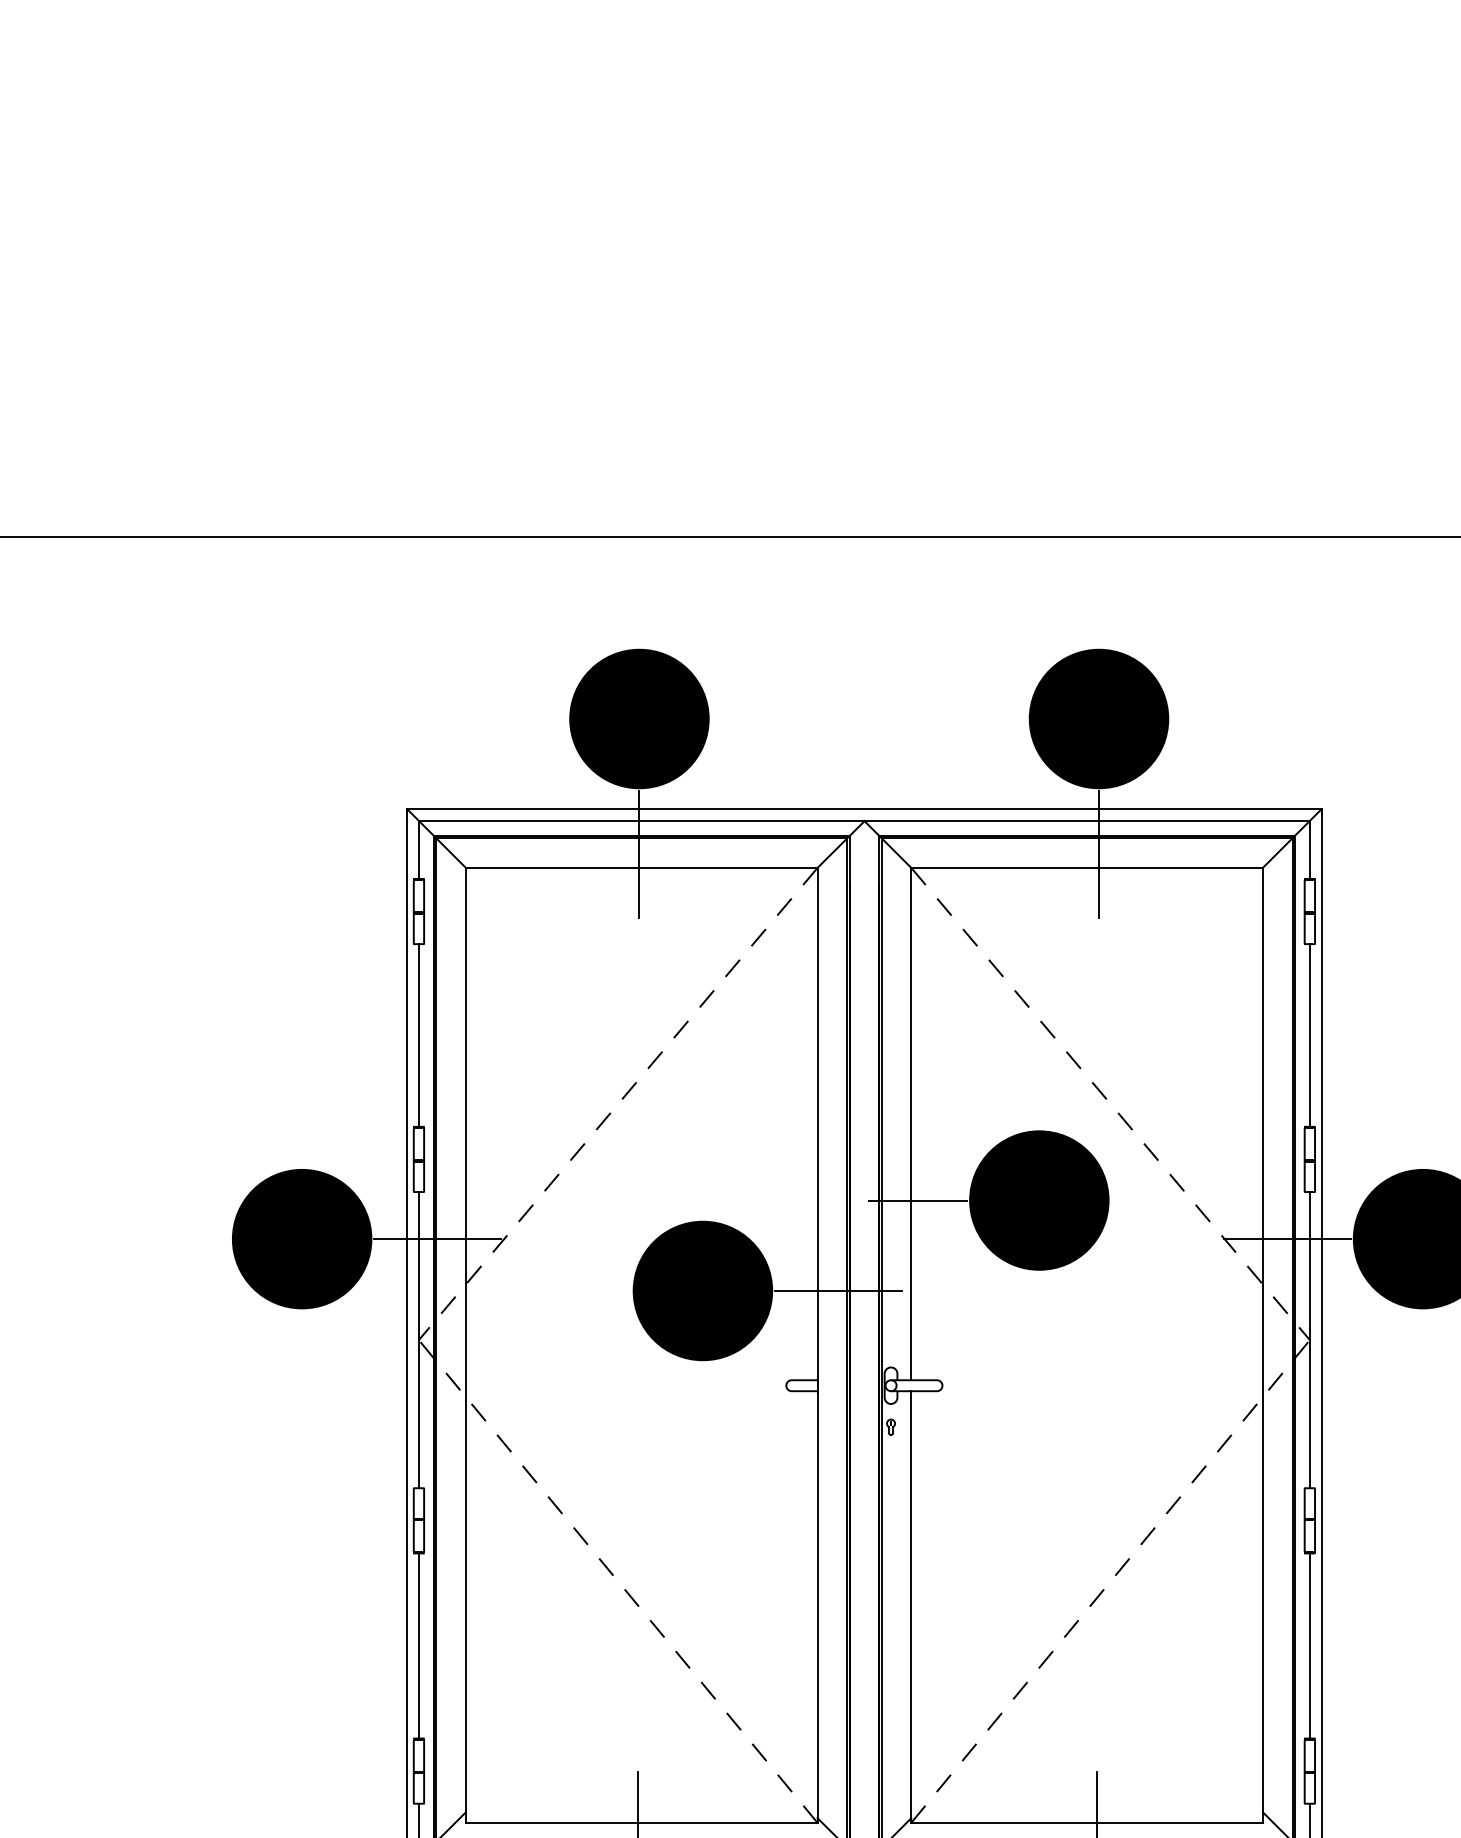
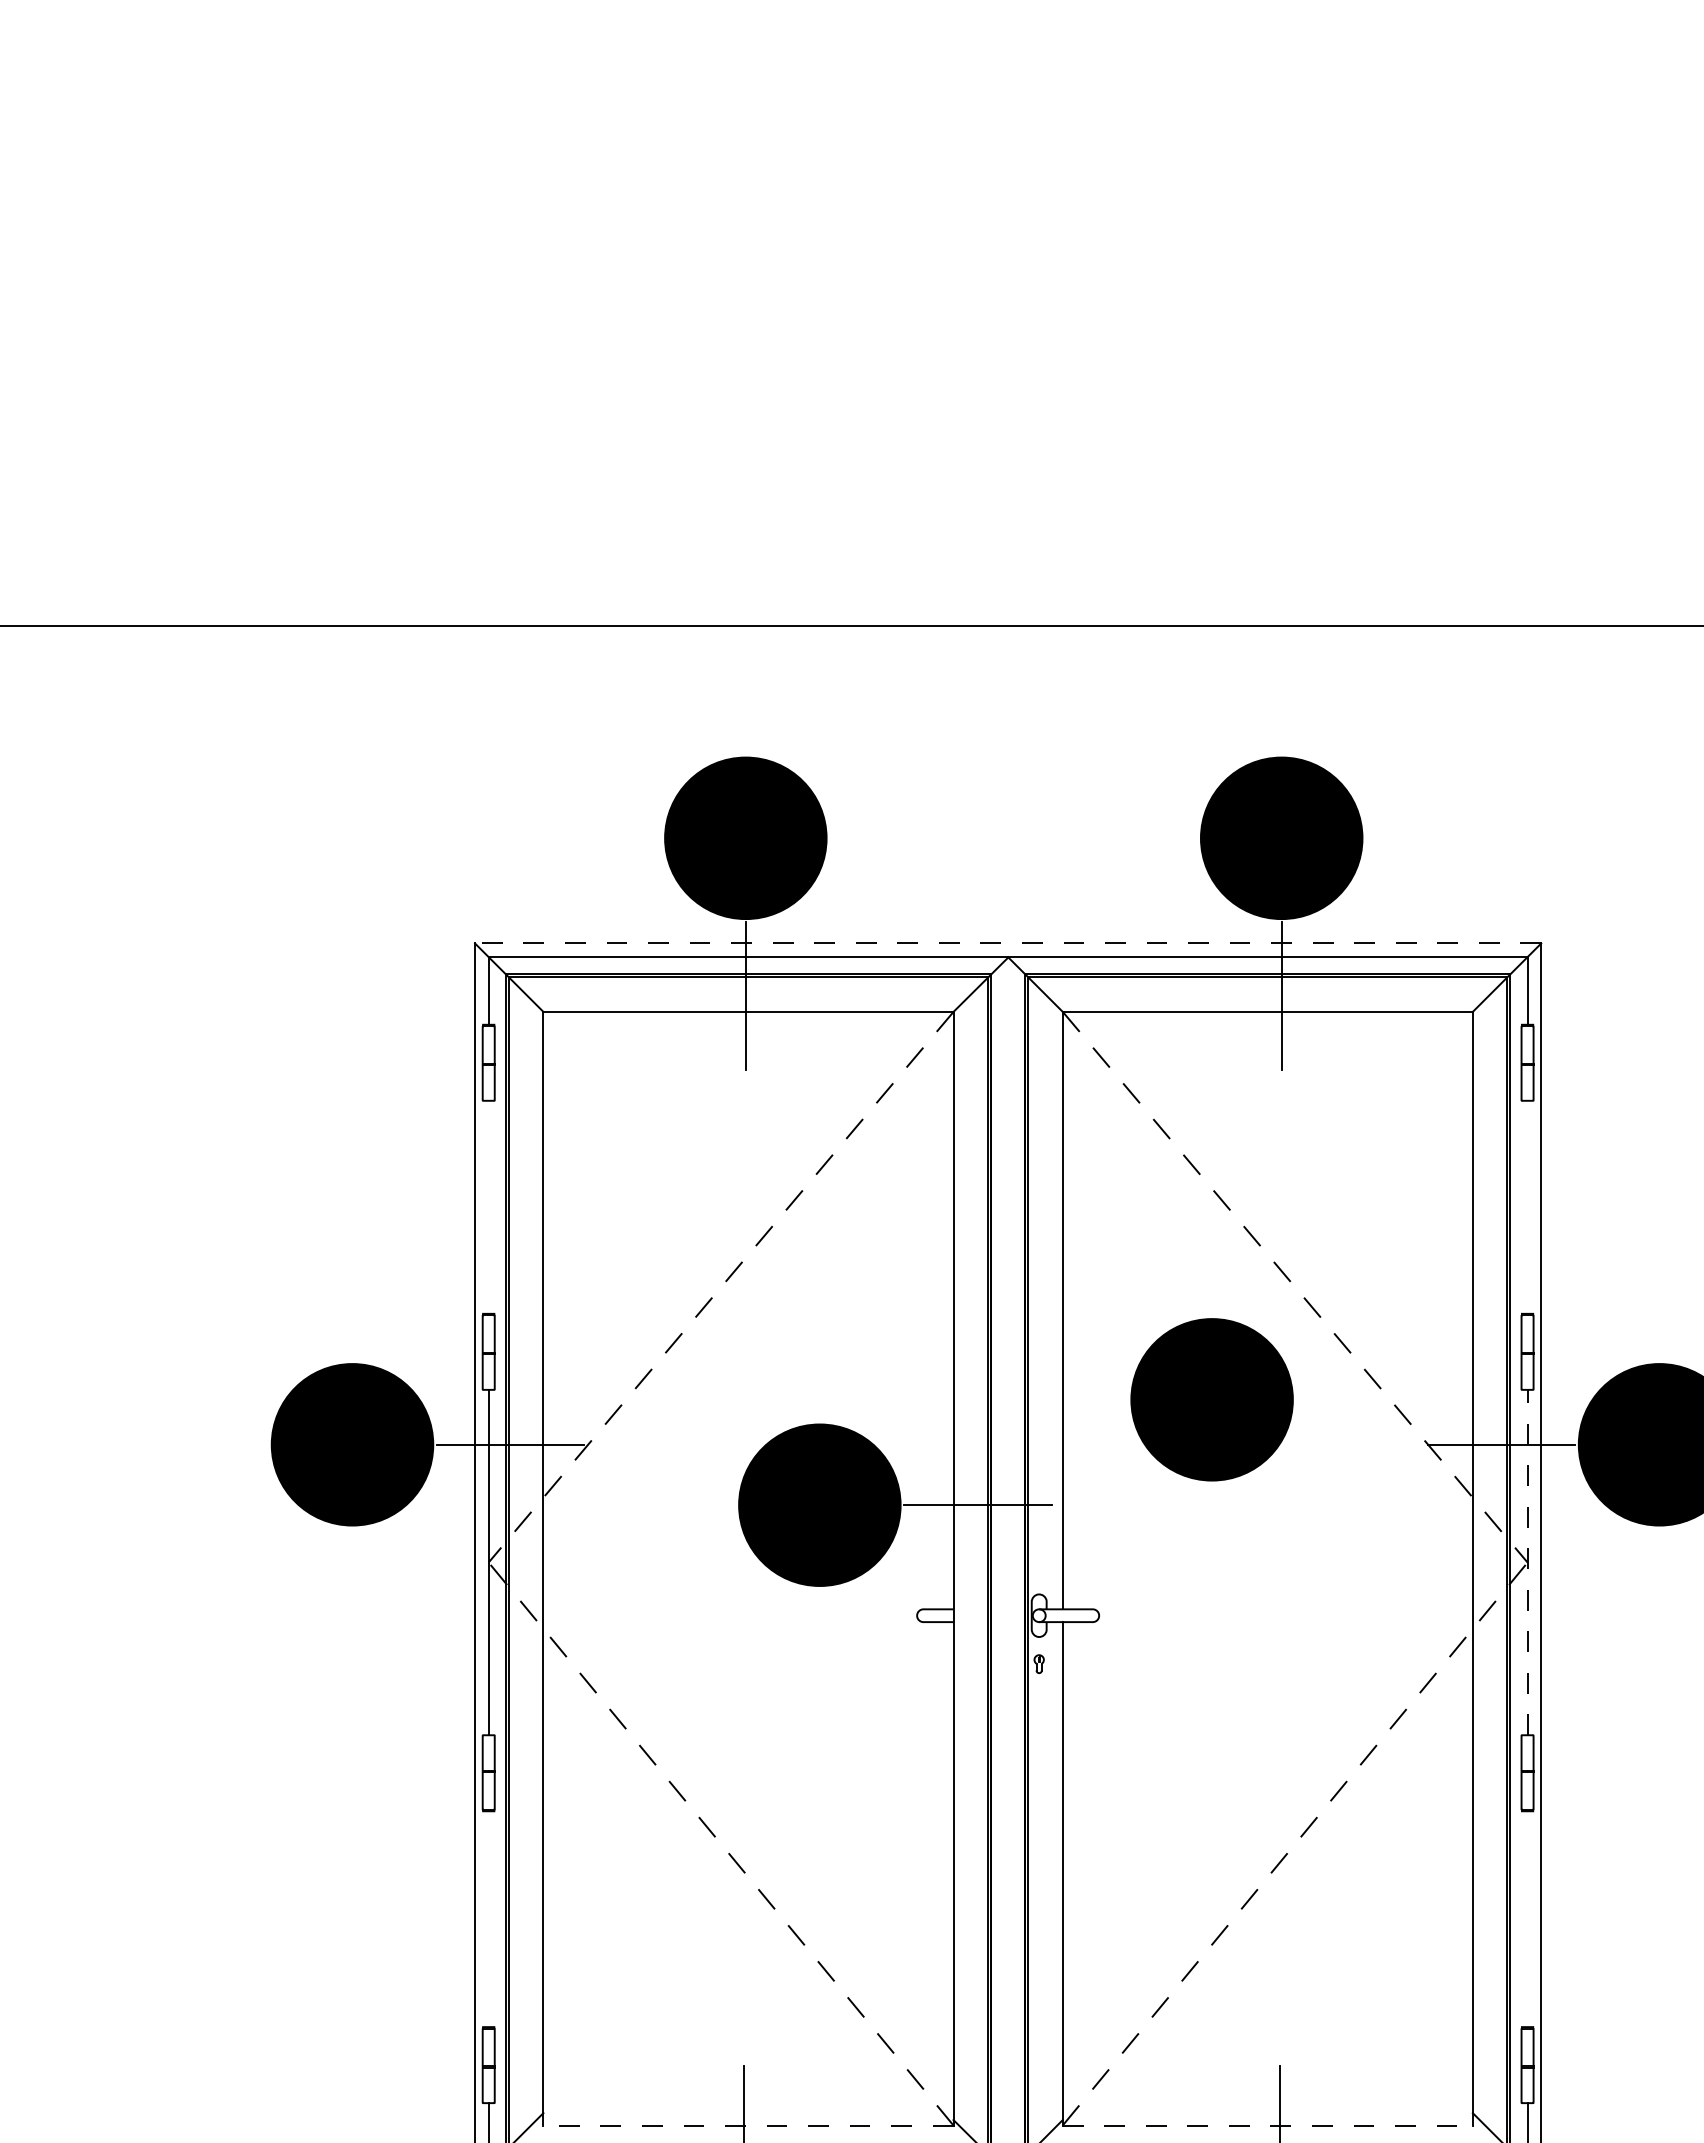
line: (863, 809) -> (1007, 943), solid -> dashed
line: (418, 1034) -> (488, 1206), removed
line: (1309, 1034) -> (1527, 1206), removed
line: (917, 1200) -> (1070, 1399), removed
line: (1309, 1340) -> (1527, 1562), solid -> dashed
line: (418, 1645) -> (488, 1918), removed
line: (1309, 1645) -> (1527, 1918), removed
line: (640, 1822) -> (747, 2125), solid -> dashed
line: (1087, 1822) -> (1268, 2125), solid -> dashed

